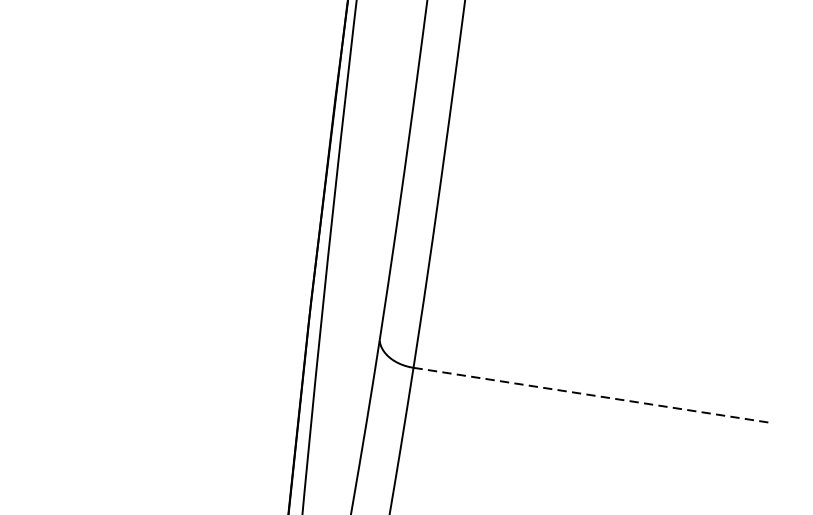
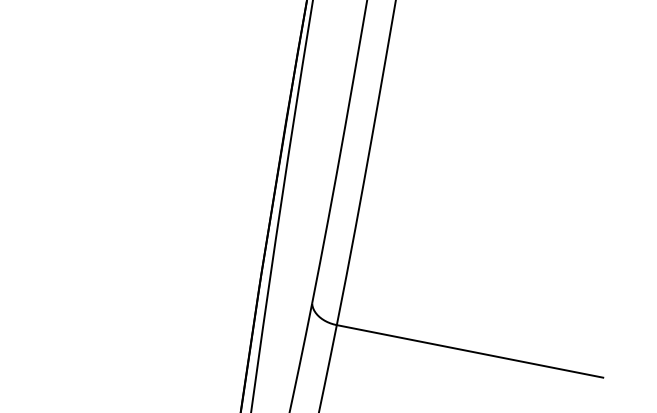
line: (591, 395) -> (470, 351), dashed -> solid

